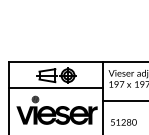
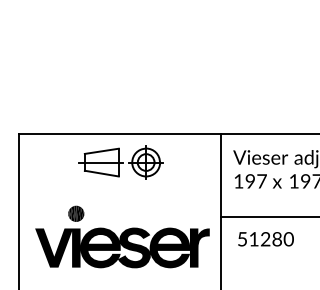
line: (55, 88) -> (119, 190), removed
text: (123, 122) -> (265, 239), moved

